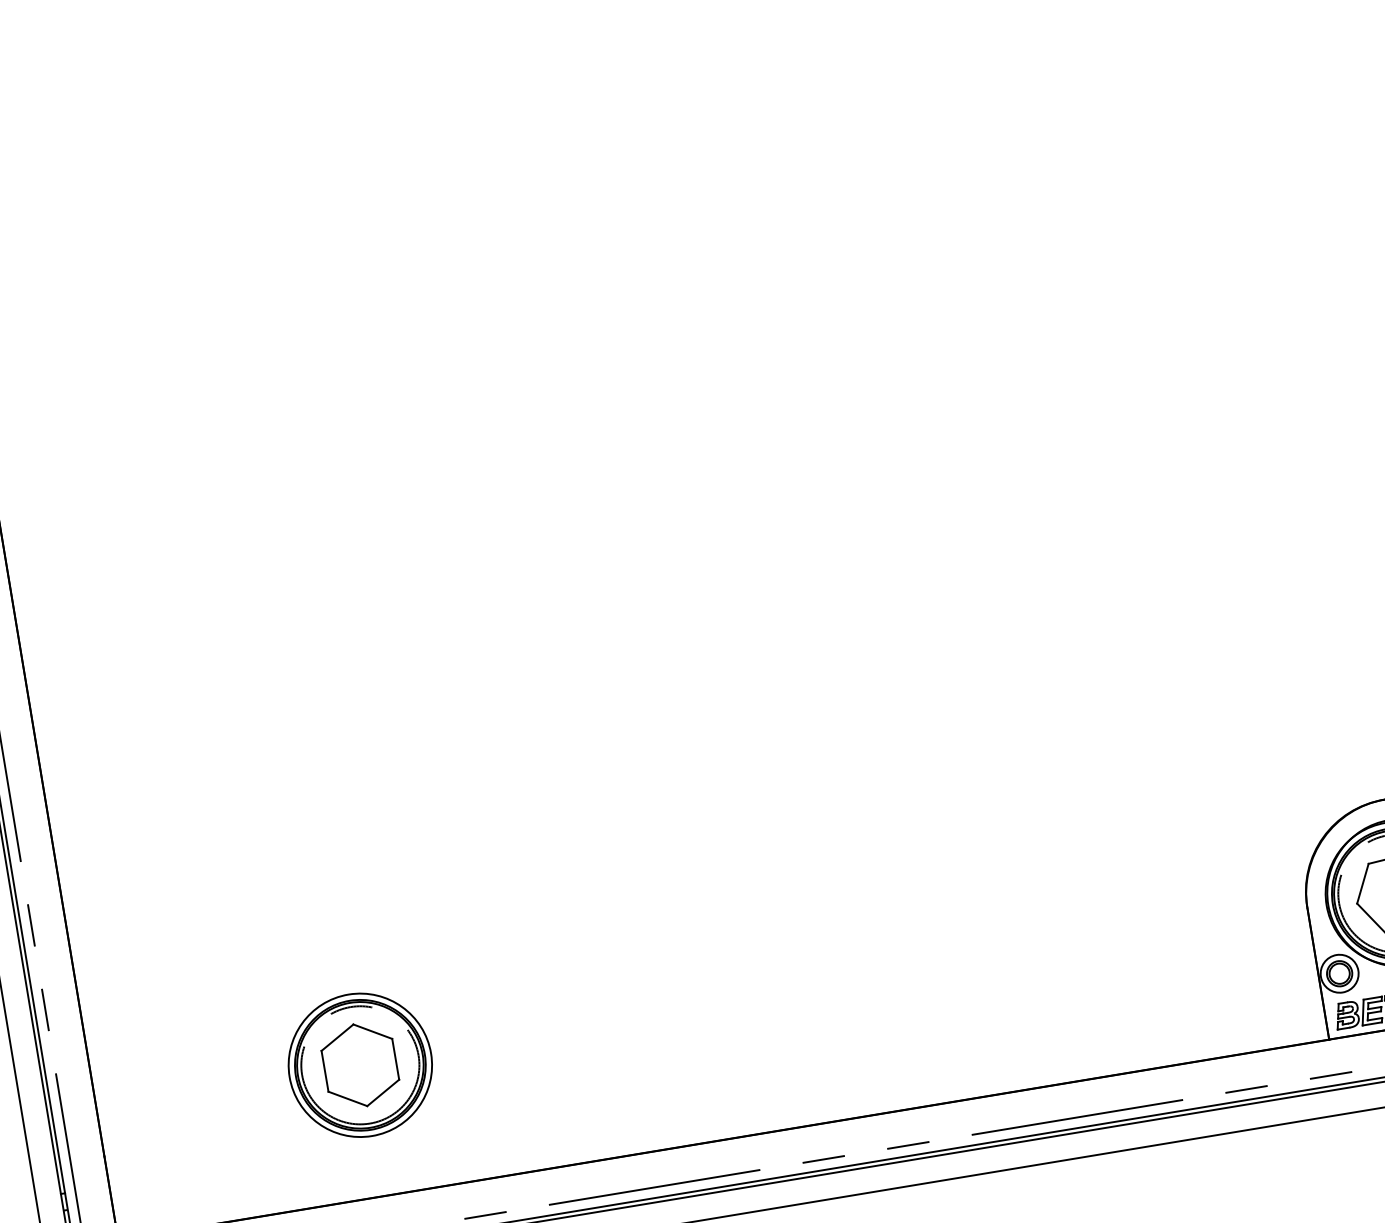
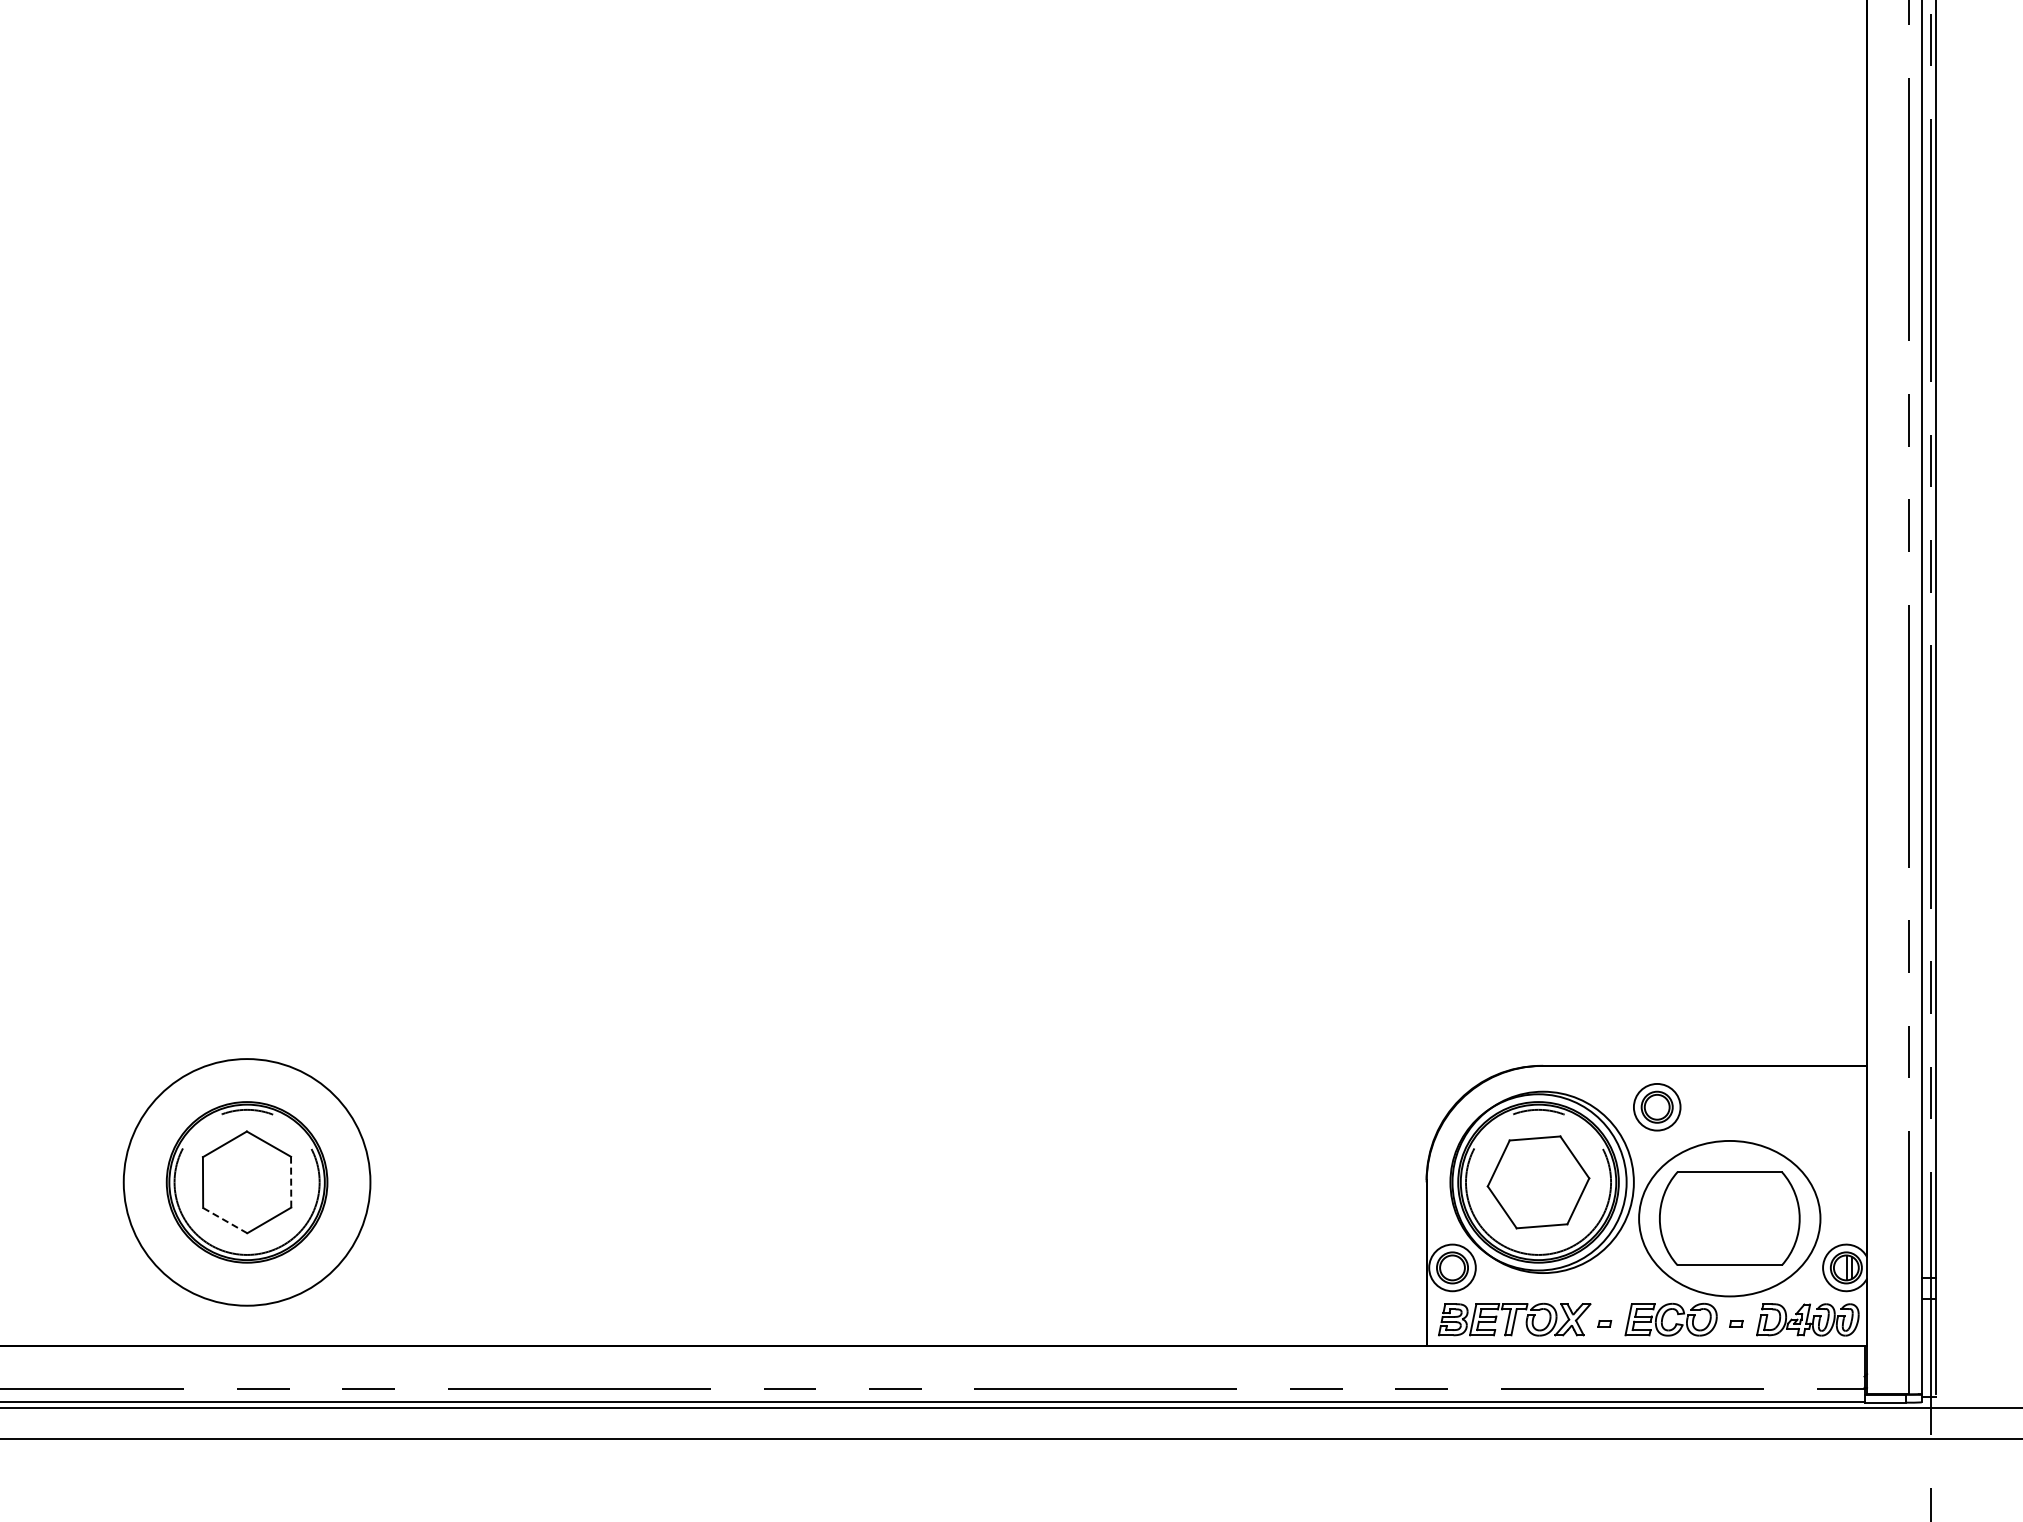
line: (395, 1058) -> (291, 1181), solid -> dashed
circle: (360, 1065) -> (247, 1182), size x1.4
line: (348, 1098) -> (225, 1220), solid -> dashed

